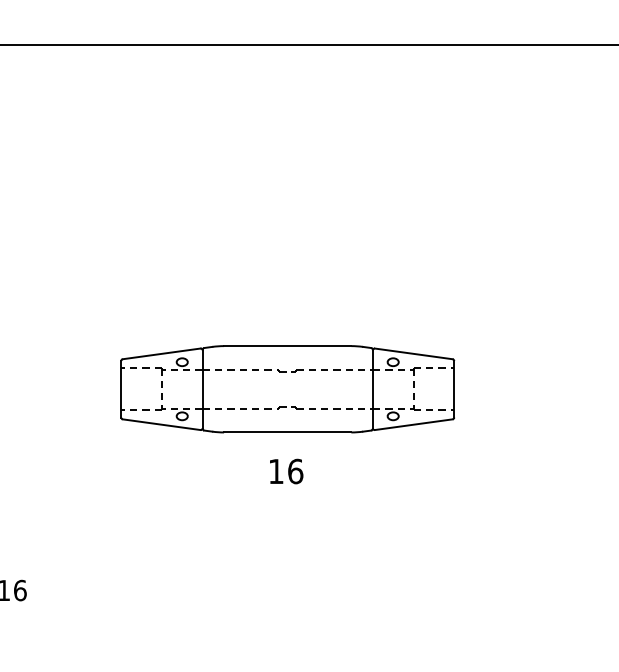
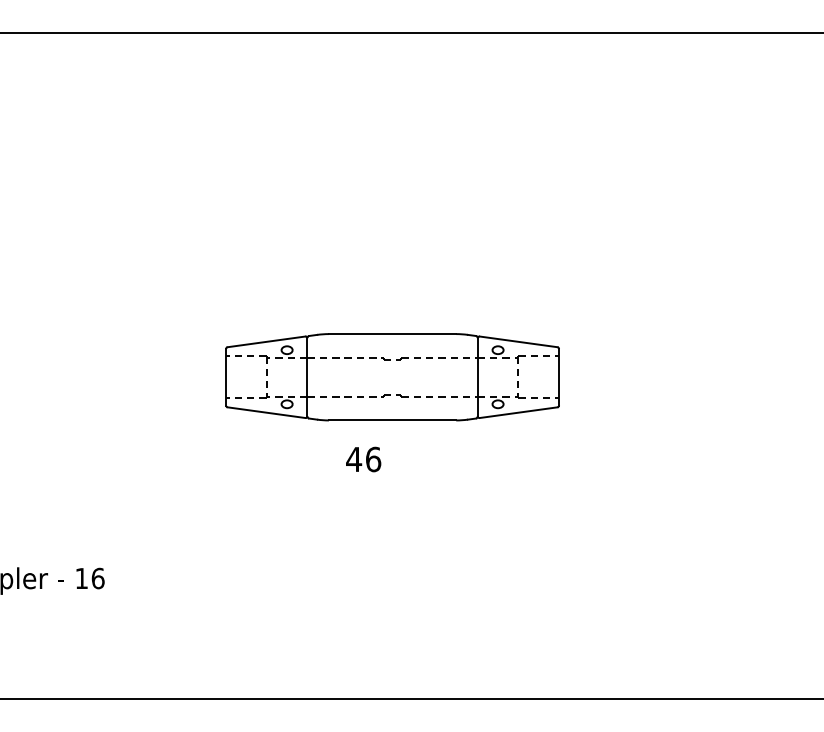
part: (287, 389) -> (392, 377), moved
text: (276, 471) -> (354, 459), 16 -> 46

